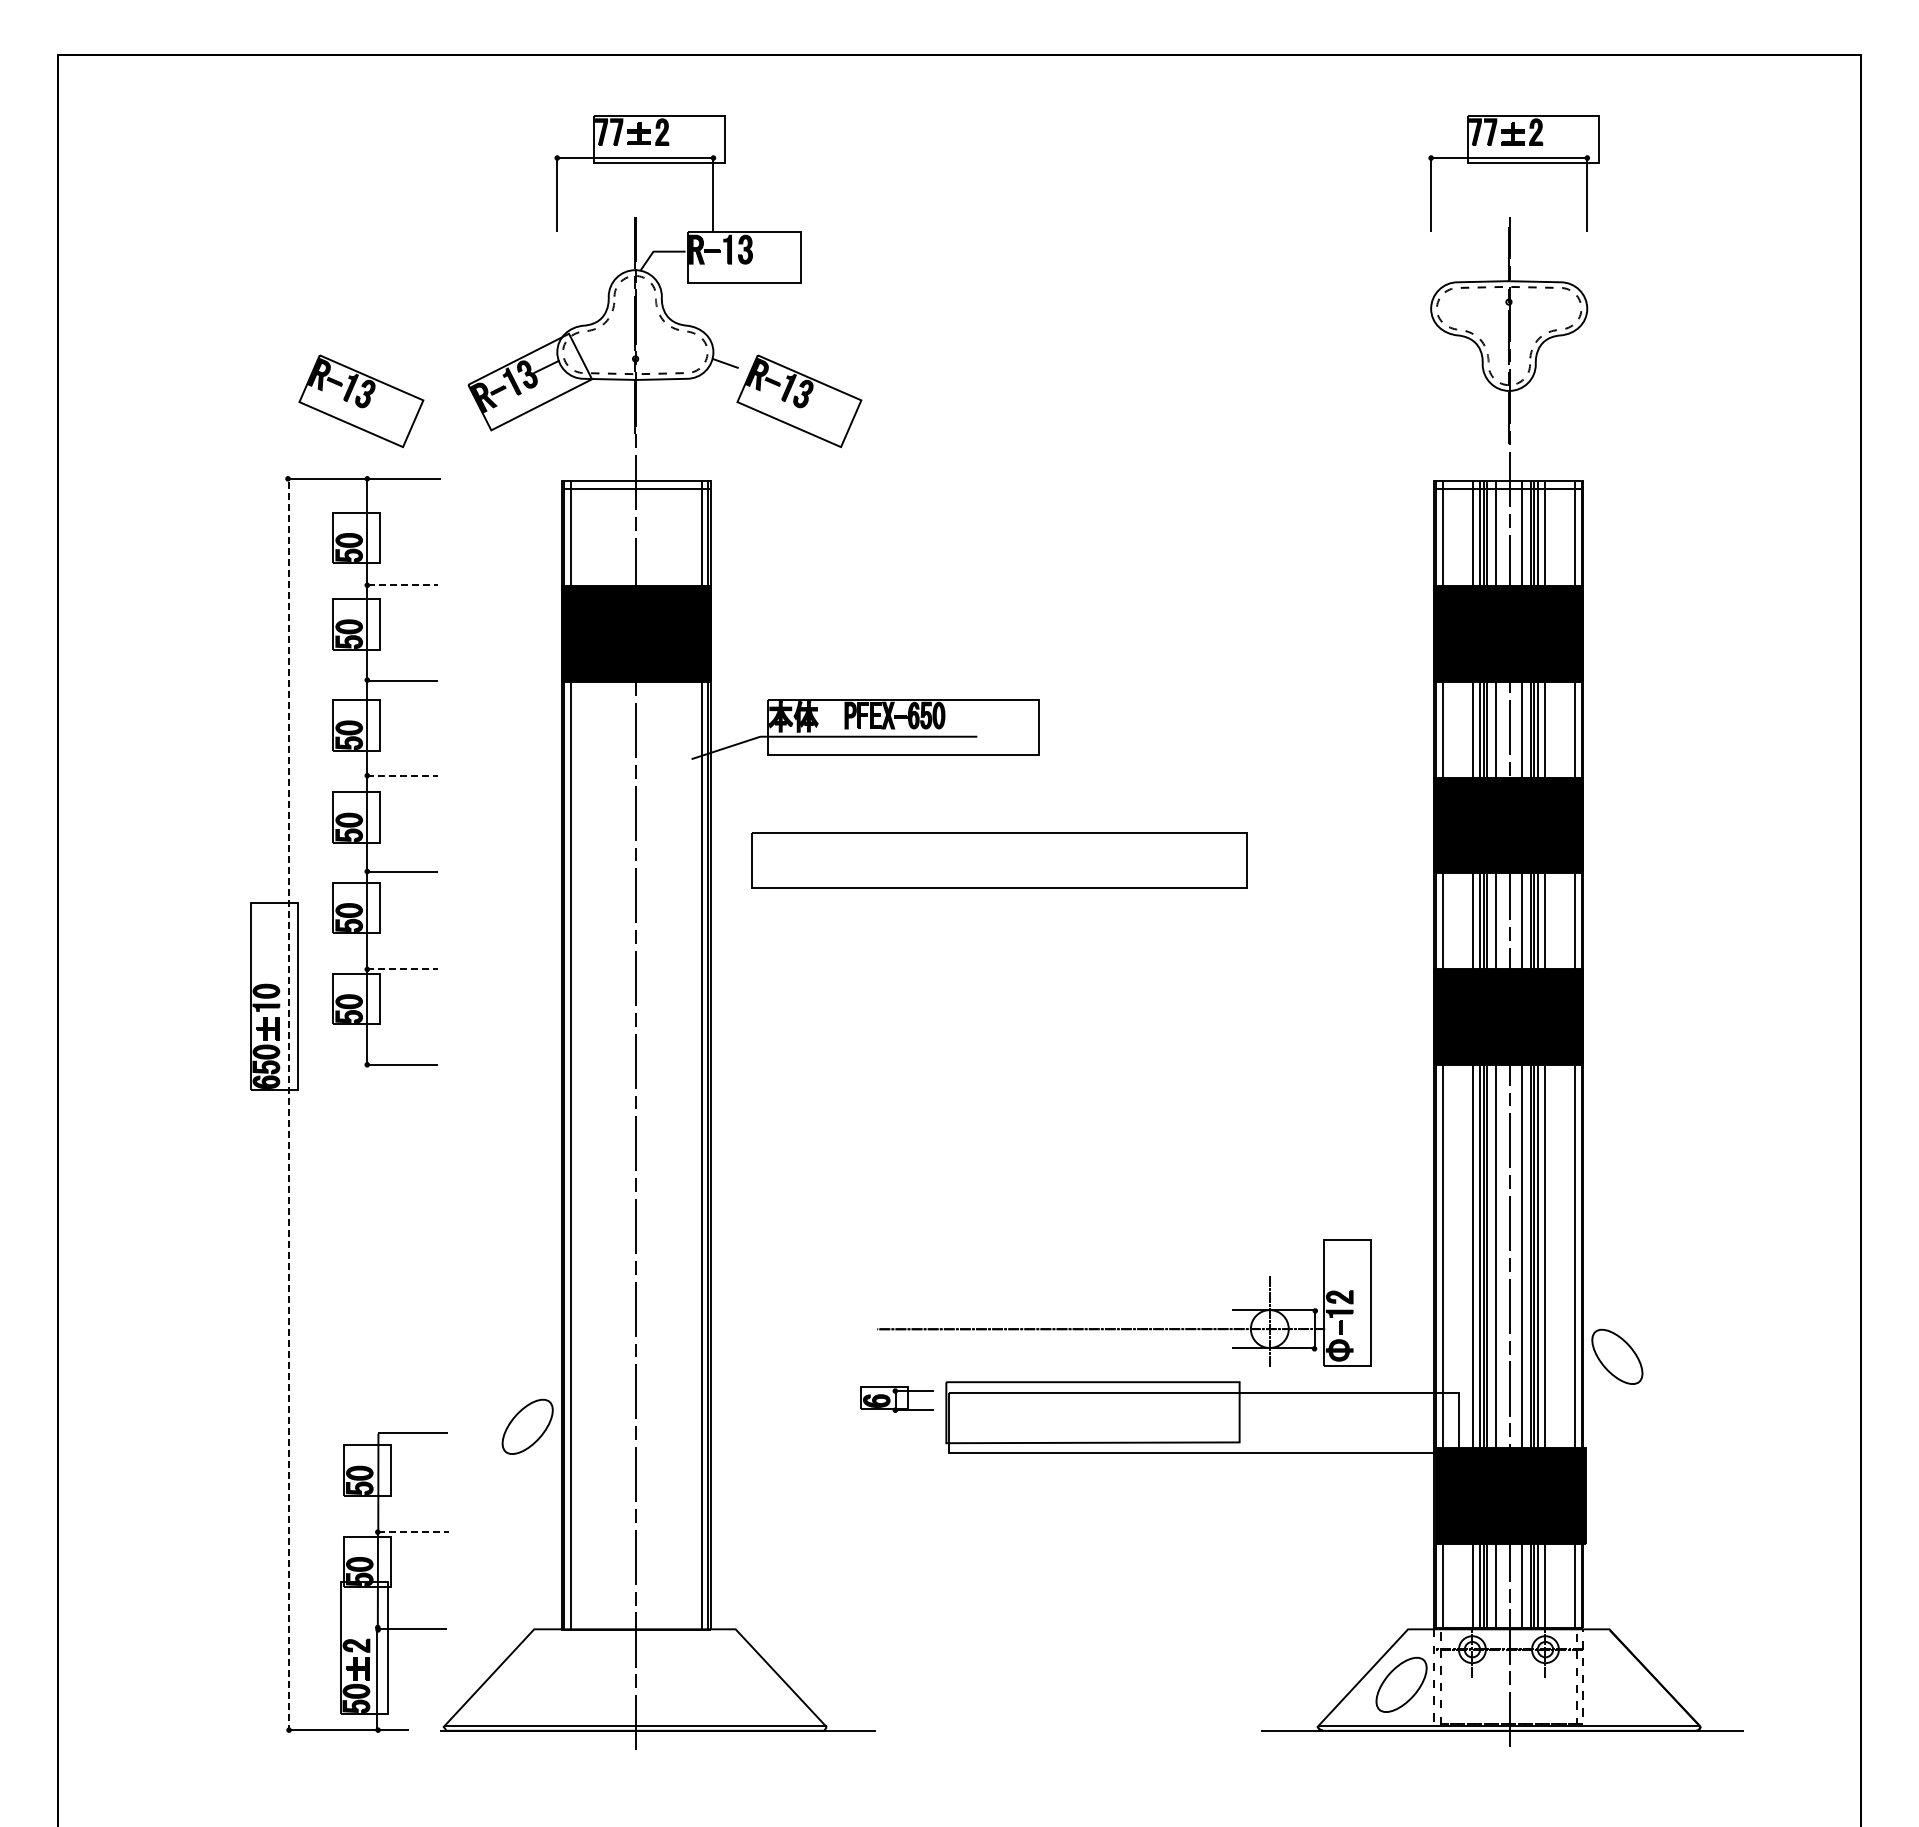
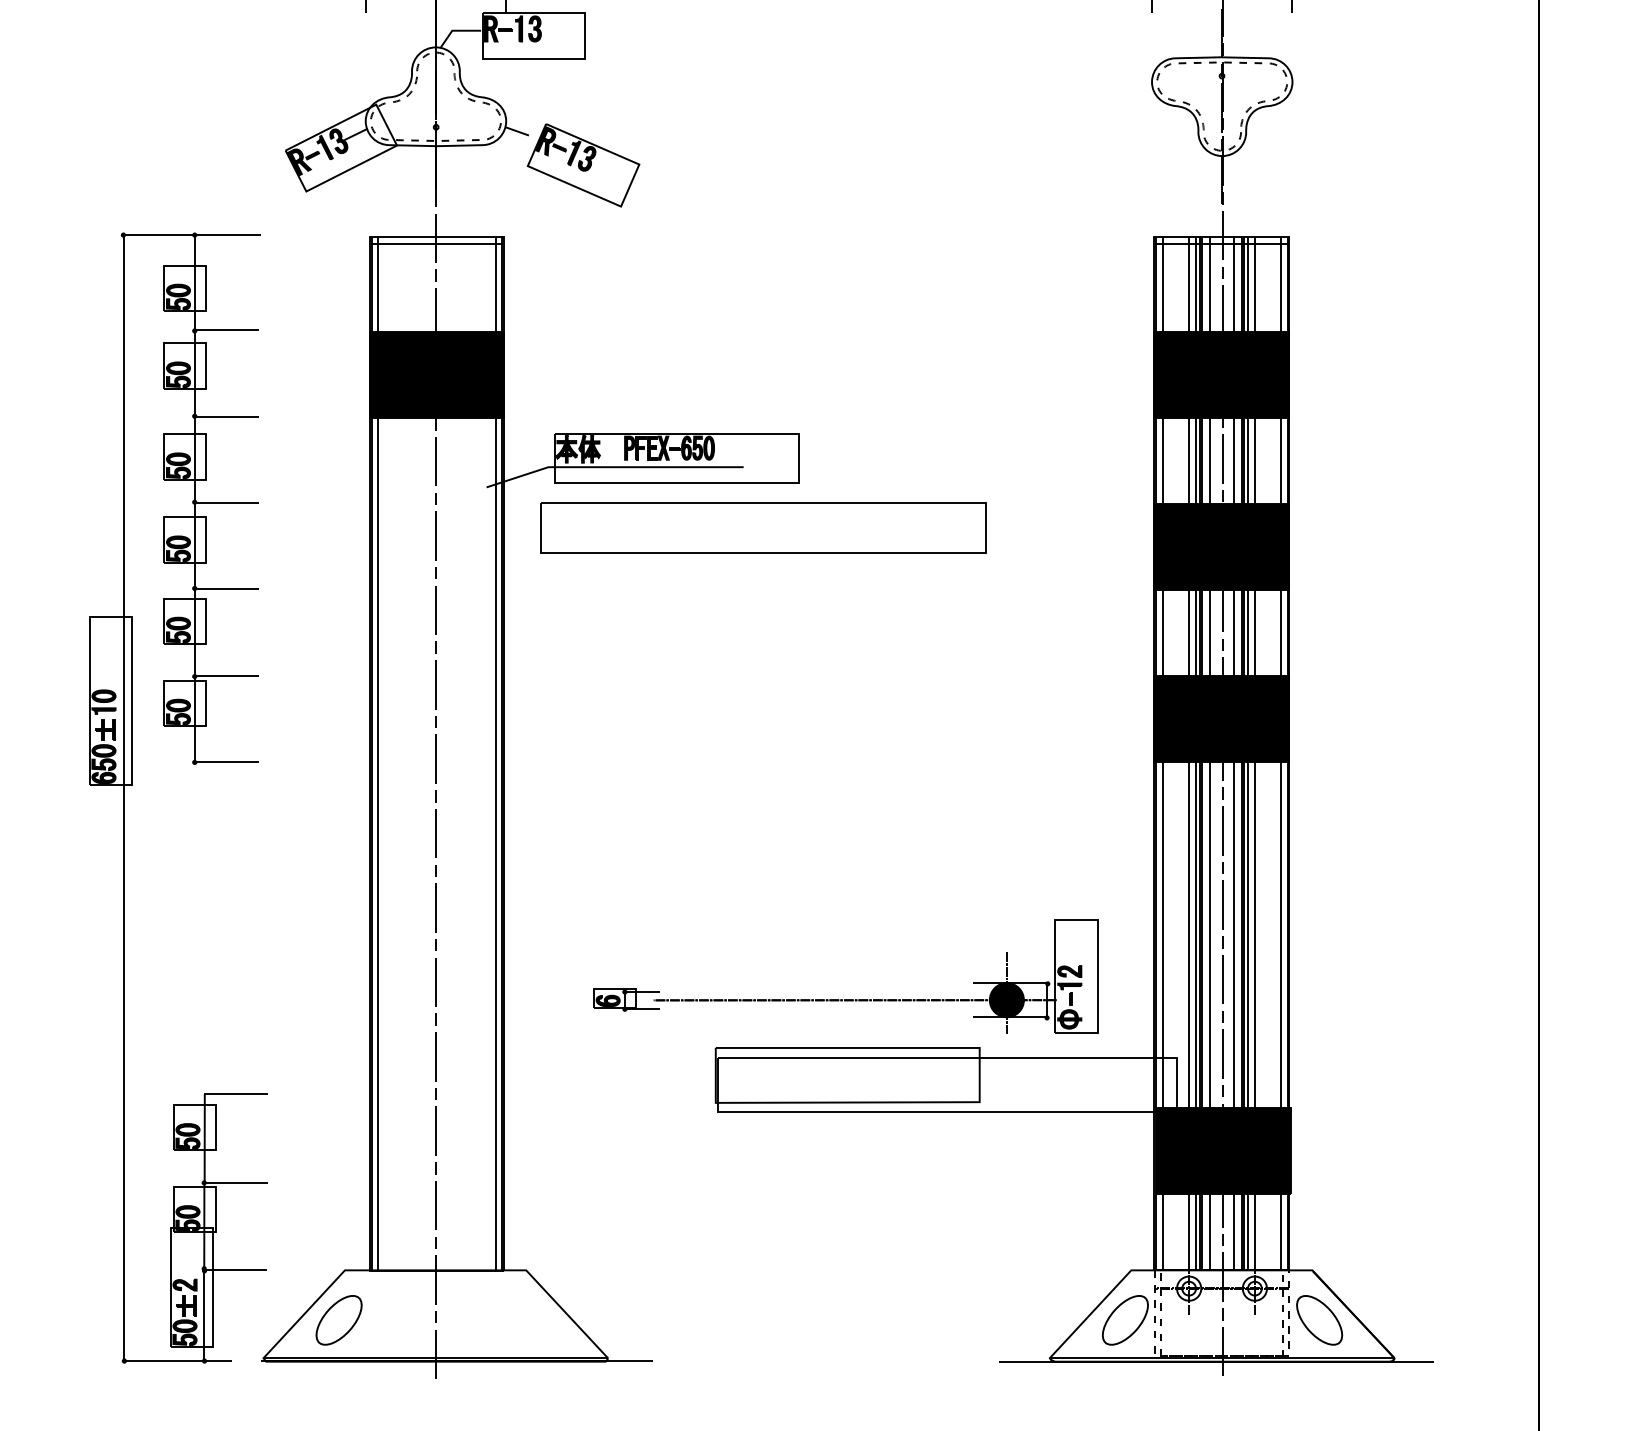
part: (361, 401) -> (189, 165), removed
line: (403, 584) -> (227, 330), dashed -> solid
line: (403, 776) -> (227, 502), dashed -> solid
part: (999, 860) -> (763, 528), moved
line: (403, 969) -> (227, 676), dashed -> solid
line: (288, 1105) -> (123, 799), dashed -> solid
fill: (1269, 1329) -> (1006, 1000), added
part: (1617, 1356) -> (1319, 1320), moved
part: (896, 1399) -> (625, 999), moved
part: (527, 1426) -> (338, 1320), moved
line: (413, 1531) -> (236, 1182), dashed -> solid

